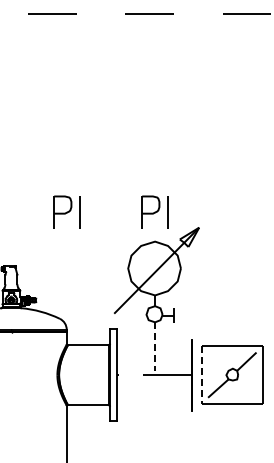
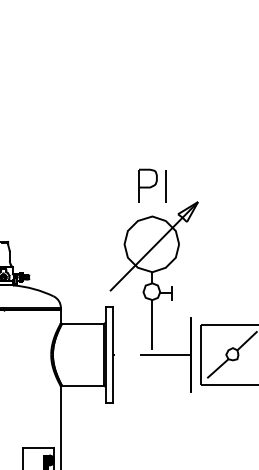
part: (66, 211) -> (60, 185), removed
line: (155, 347) -> (152, 326), dashed -> solid
line: (201, 375) -> (200, 355), dashed -> solid

